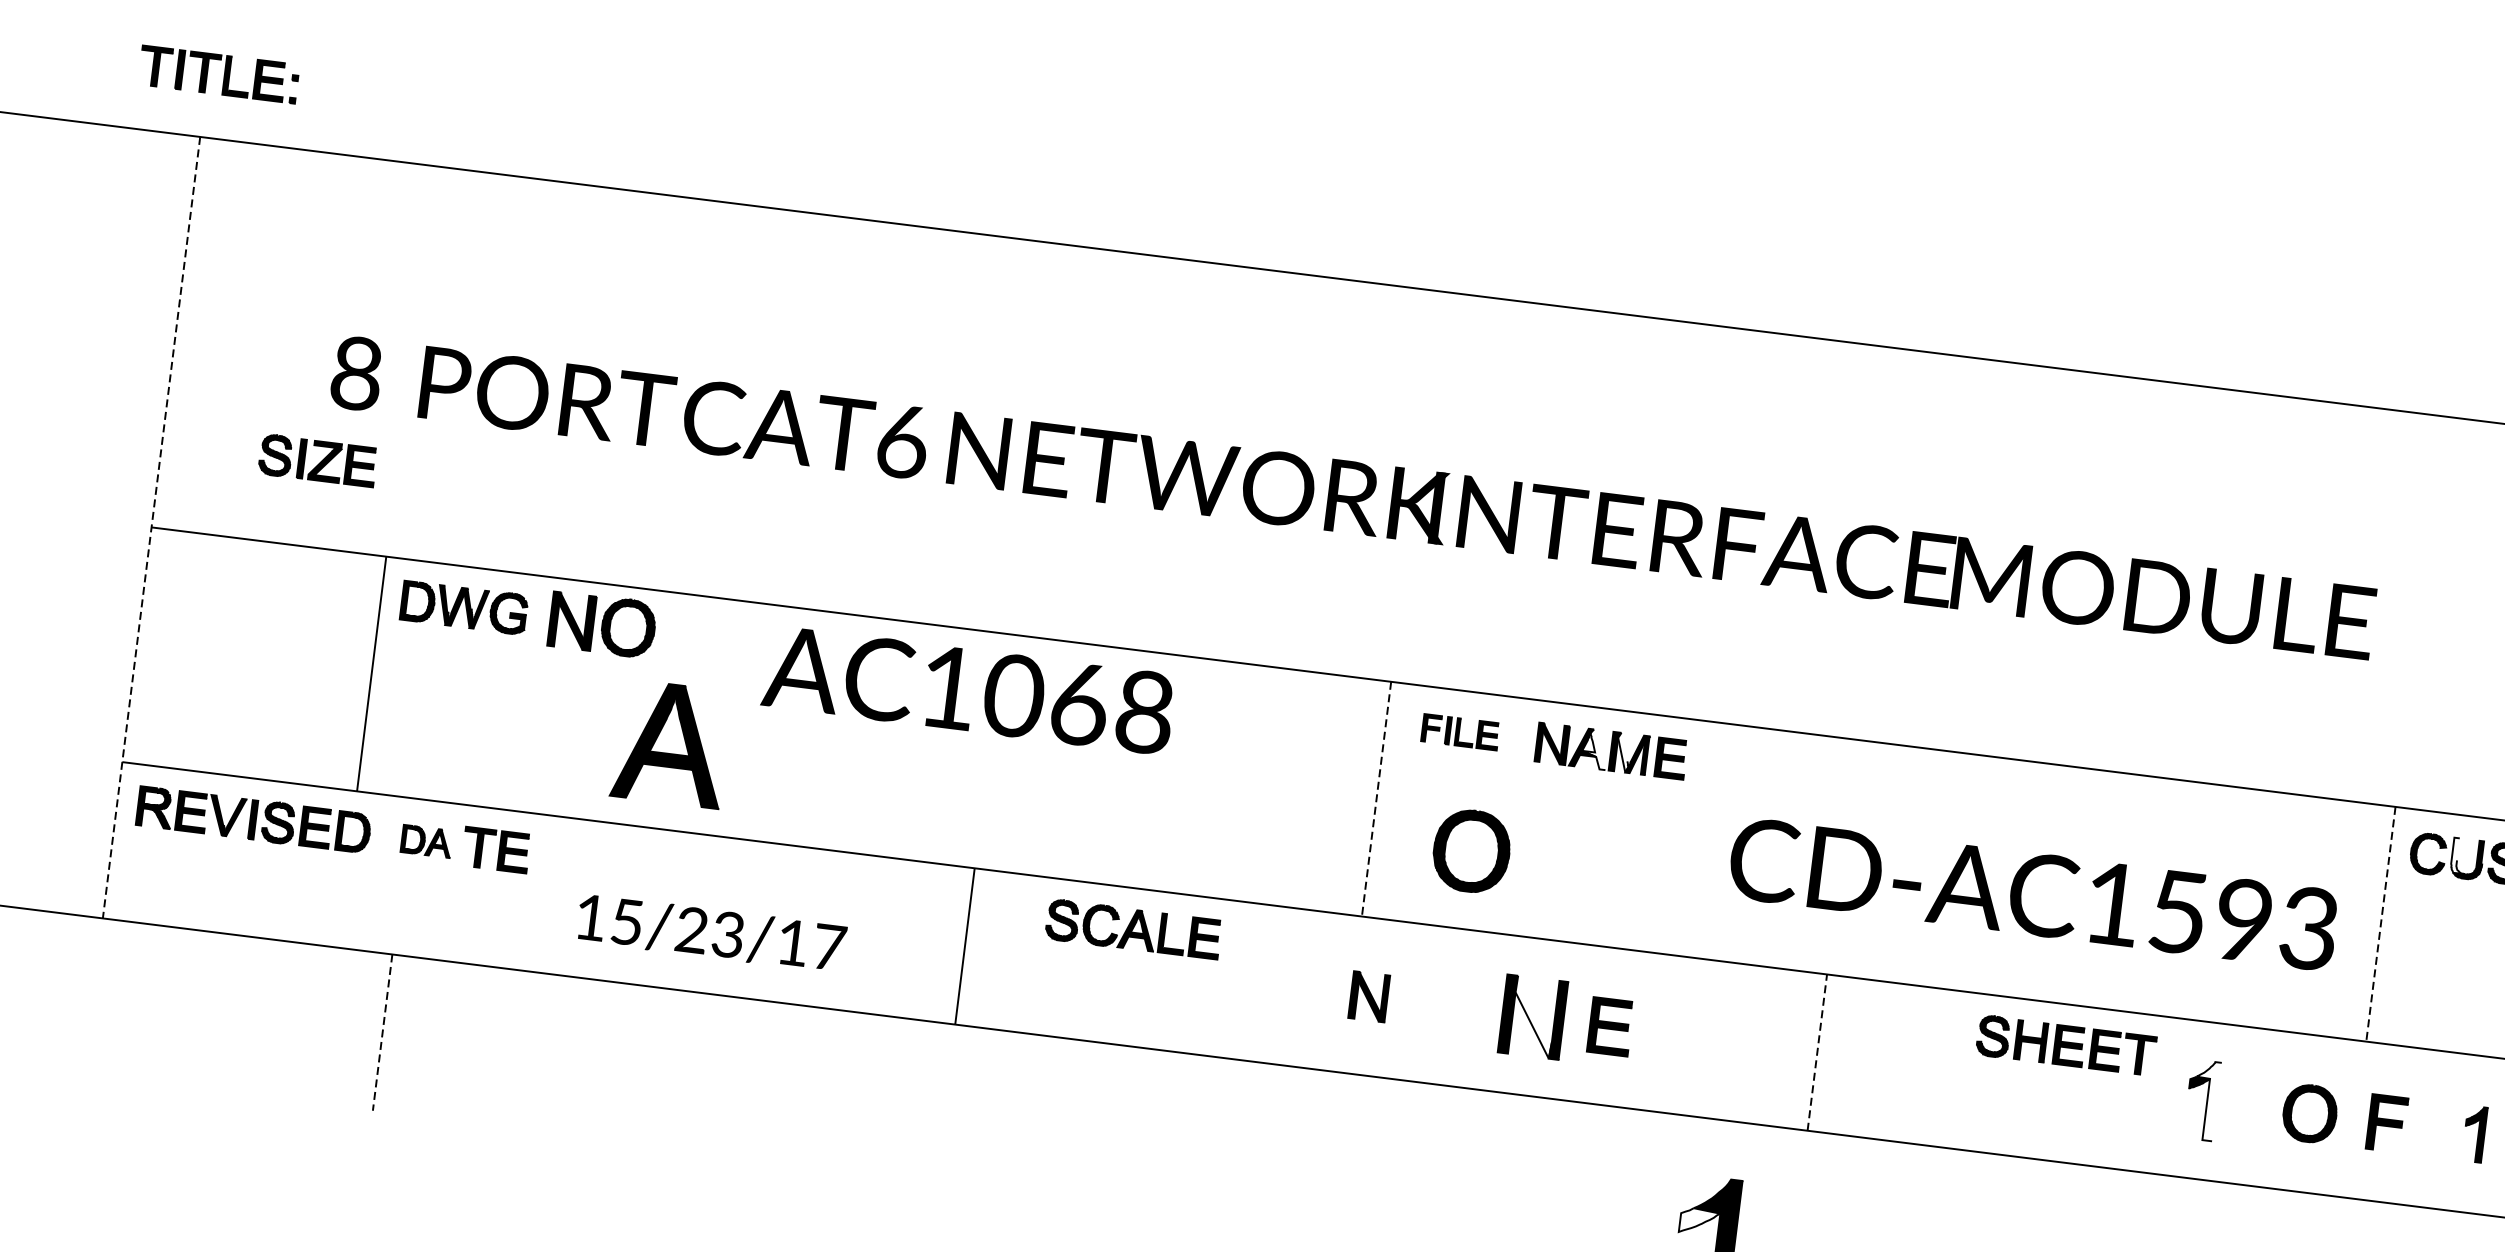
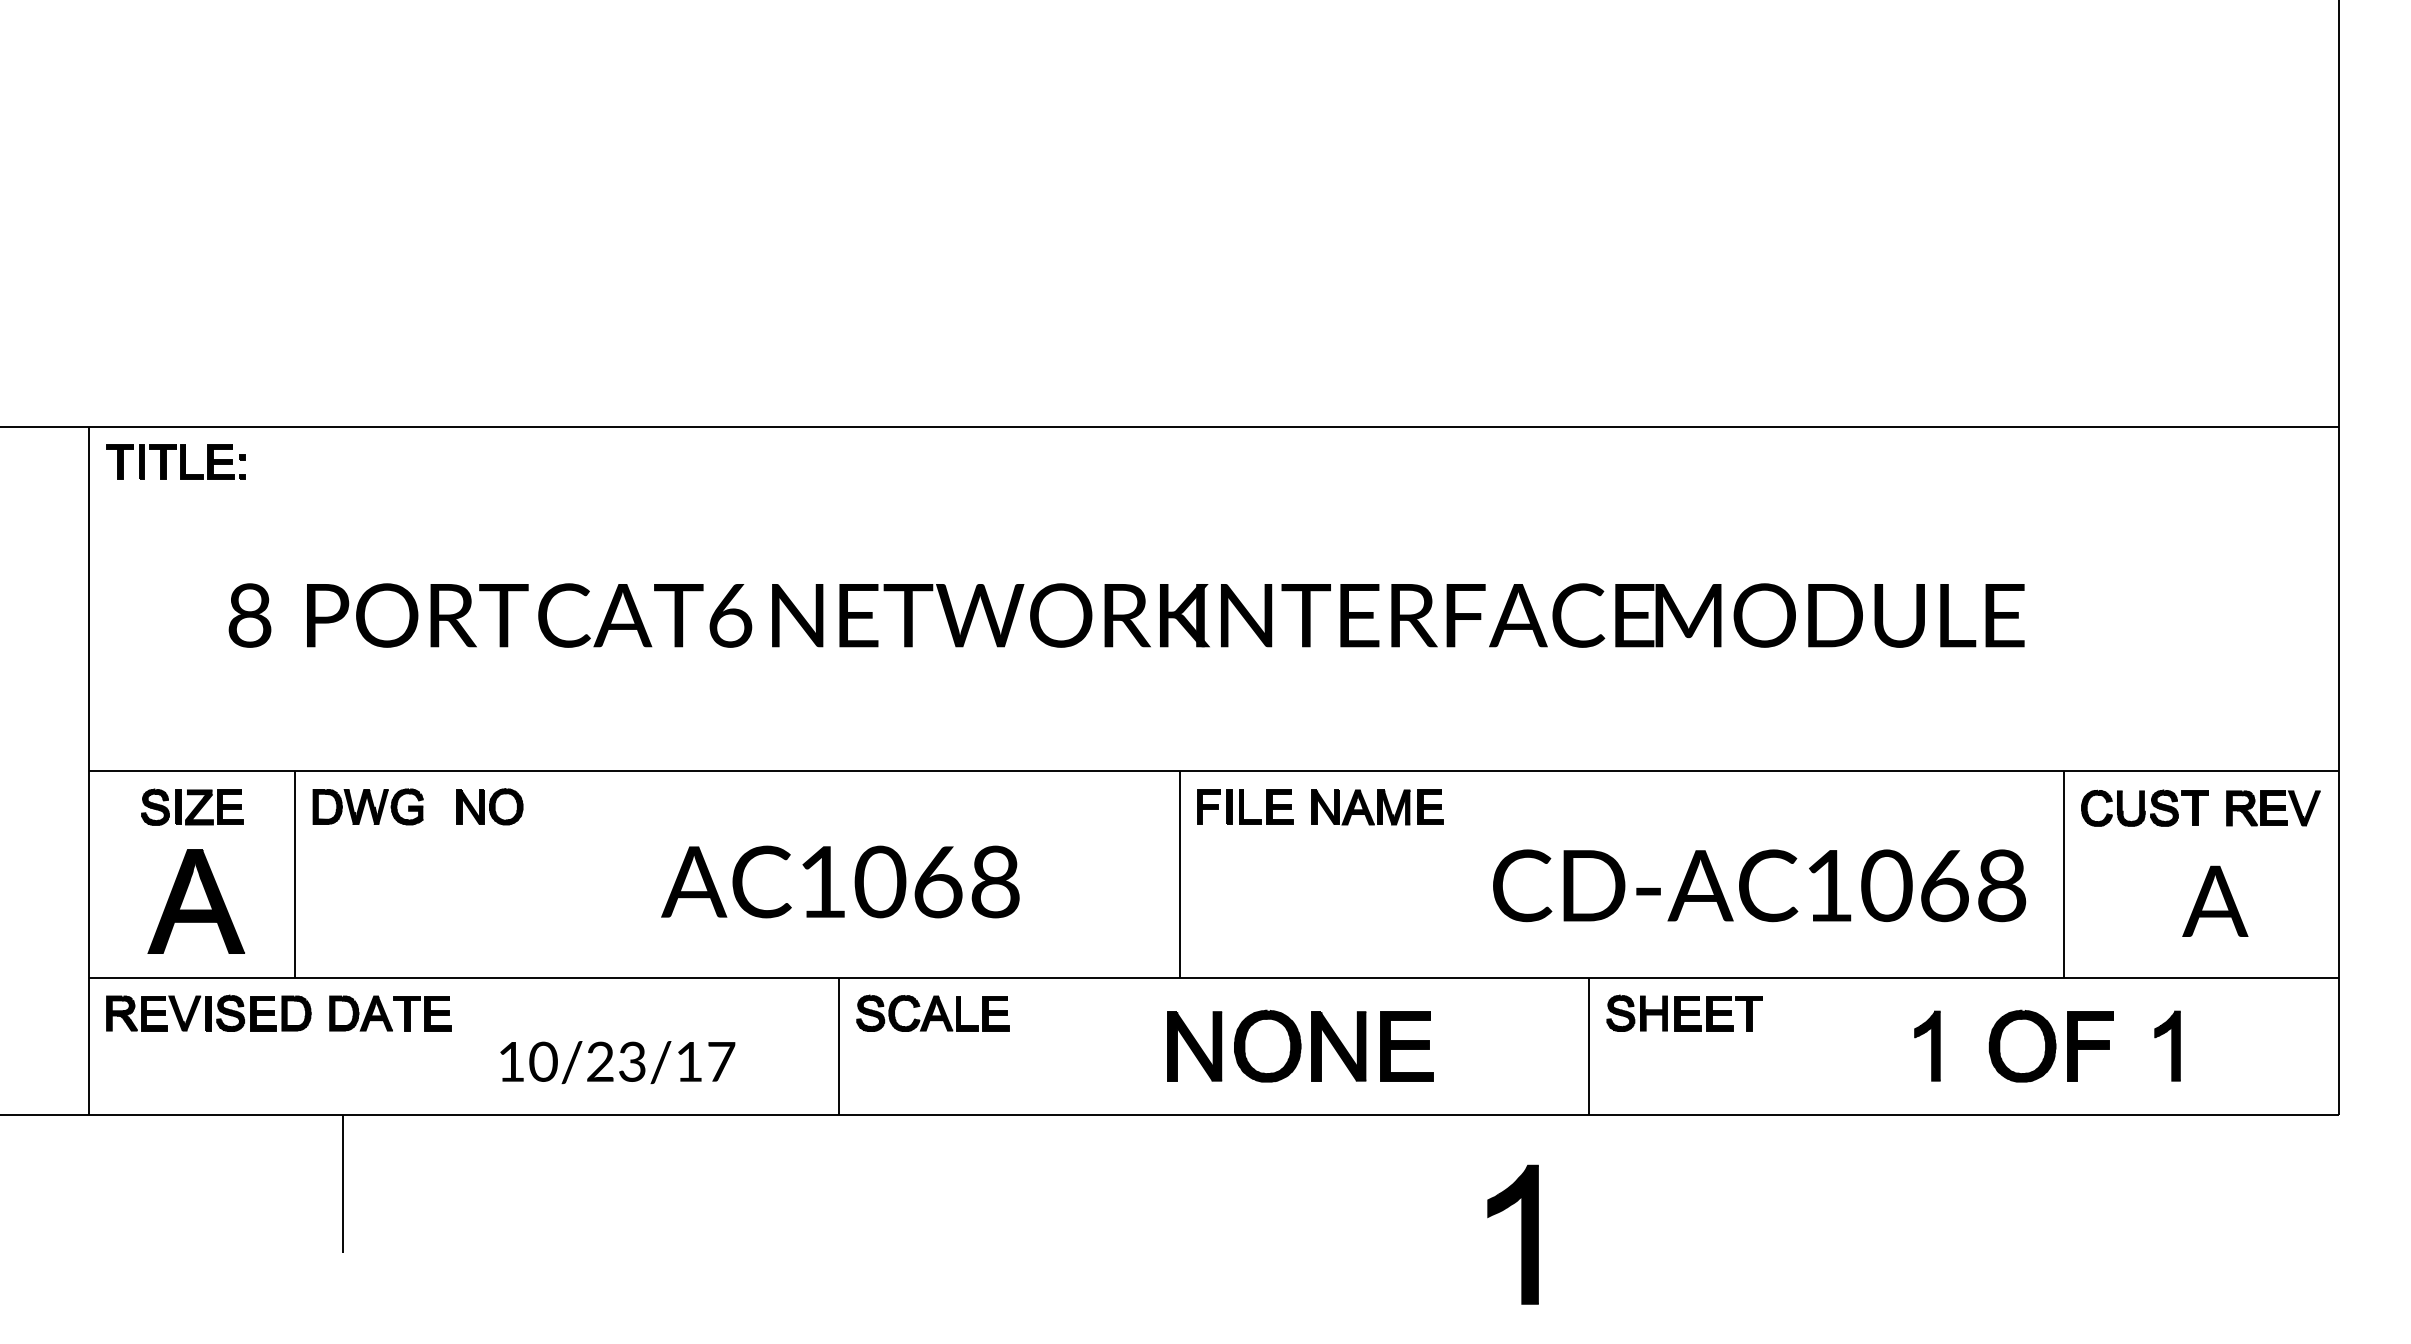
part: (218, 73) -> (175, 461), moved
part: (317, 459) -> (192, 806), moved
line: (151, 527) -> (88, 771), dashed -> solid
part: (602, 624) -> (489, 806), size x0.71
text: (968, 689) -> (840, 881), moved
part: (1461, 731) -> (1245, 806), size x1.43
part: (670, 743) -> (195, 901), moved
fill: (1594, 749) -> (1363, 807), added
fill: (1623, 752) -> (1388, 807), added
line: (1376, 799) -> (1179, 874), dashed -> solid
part: (426, 841) -> (360, 1013), size x1.43
part: (1471, 850) -> (1267, 1045), moved
fill: (2459, 855) -> (2124, 806), added
text: (2242, 919) -> (1943, 885), CD-AC1593 -> CD-AC1068
text: (627, 921) -> (543, 1061), 15/23/17 -> 10/23/17
line: (2380, 924) -> (2063, 874), dashed -> solid
part: (1133, 928) -> (932, 1012), moved
part: (1369, 996) -> (1194, 1046), size x1.67
fill: (1532, 1017) -> (1338, 1046), added
part: (1609, 1026) -> (1406, 1046), size x1.43
line: (382, 1032) -> (343, 1183), dashed -> solid
part: (2065, 1044) -> (1684, 1012), moved
line: (1816, 1052) -> (1588, 1046), dashed -> solid
fill: (2205, 1099) -> (1930, 1045), added
part: (2310, 1112) -> (2022, 1045), size x1.43
part: (2387, 1123) -> (2090, 1046), size x1.43
part: (2474, 1133) -> (2167, 1045), size x1.43
fill: (1699, 1221) -> (1505, 1205), added

